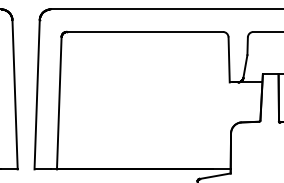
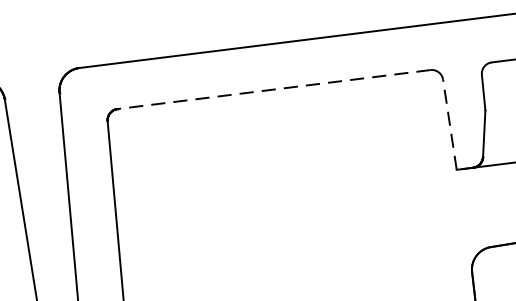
line: (145, 31) -> (274, 88), solid -> dashed
line: (229, 59) -> (450, 123), solid -> dashed

